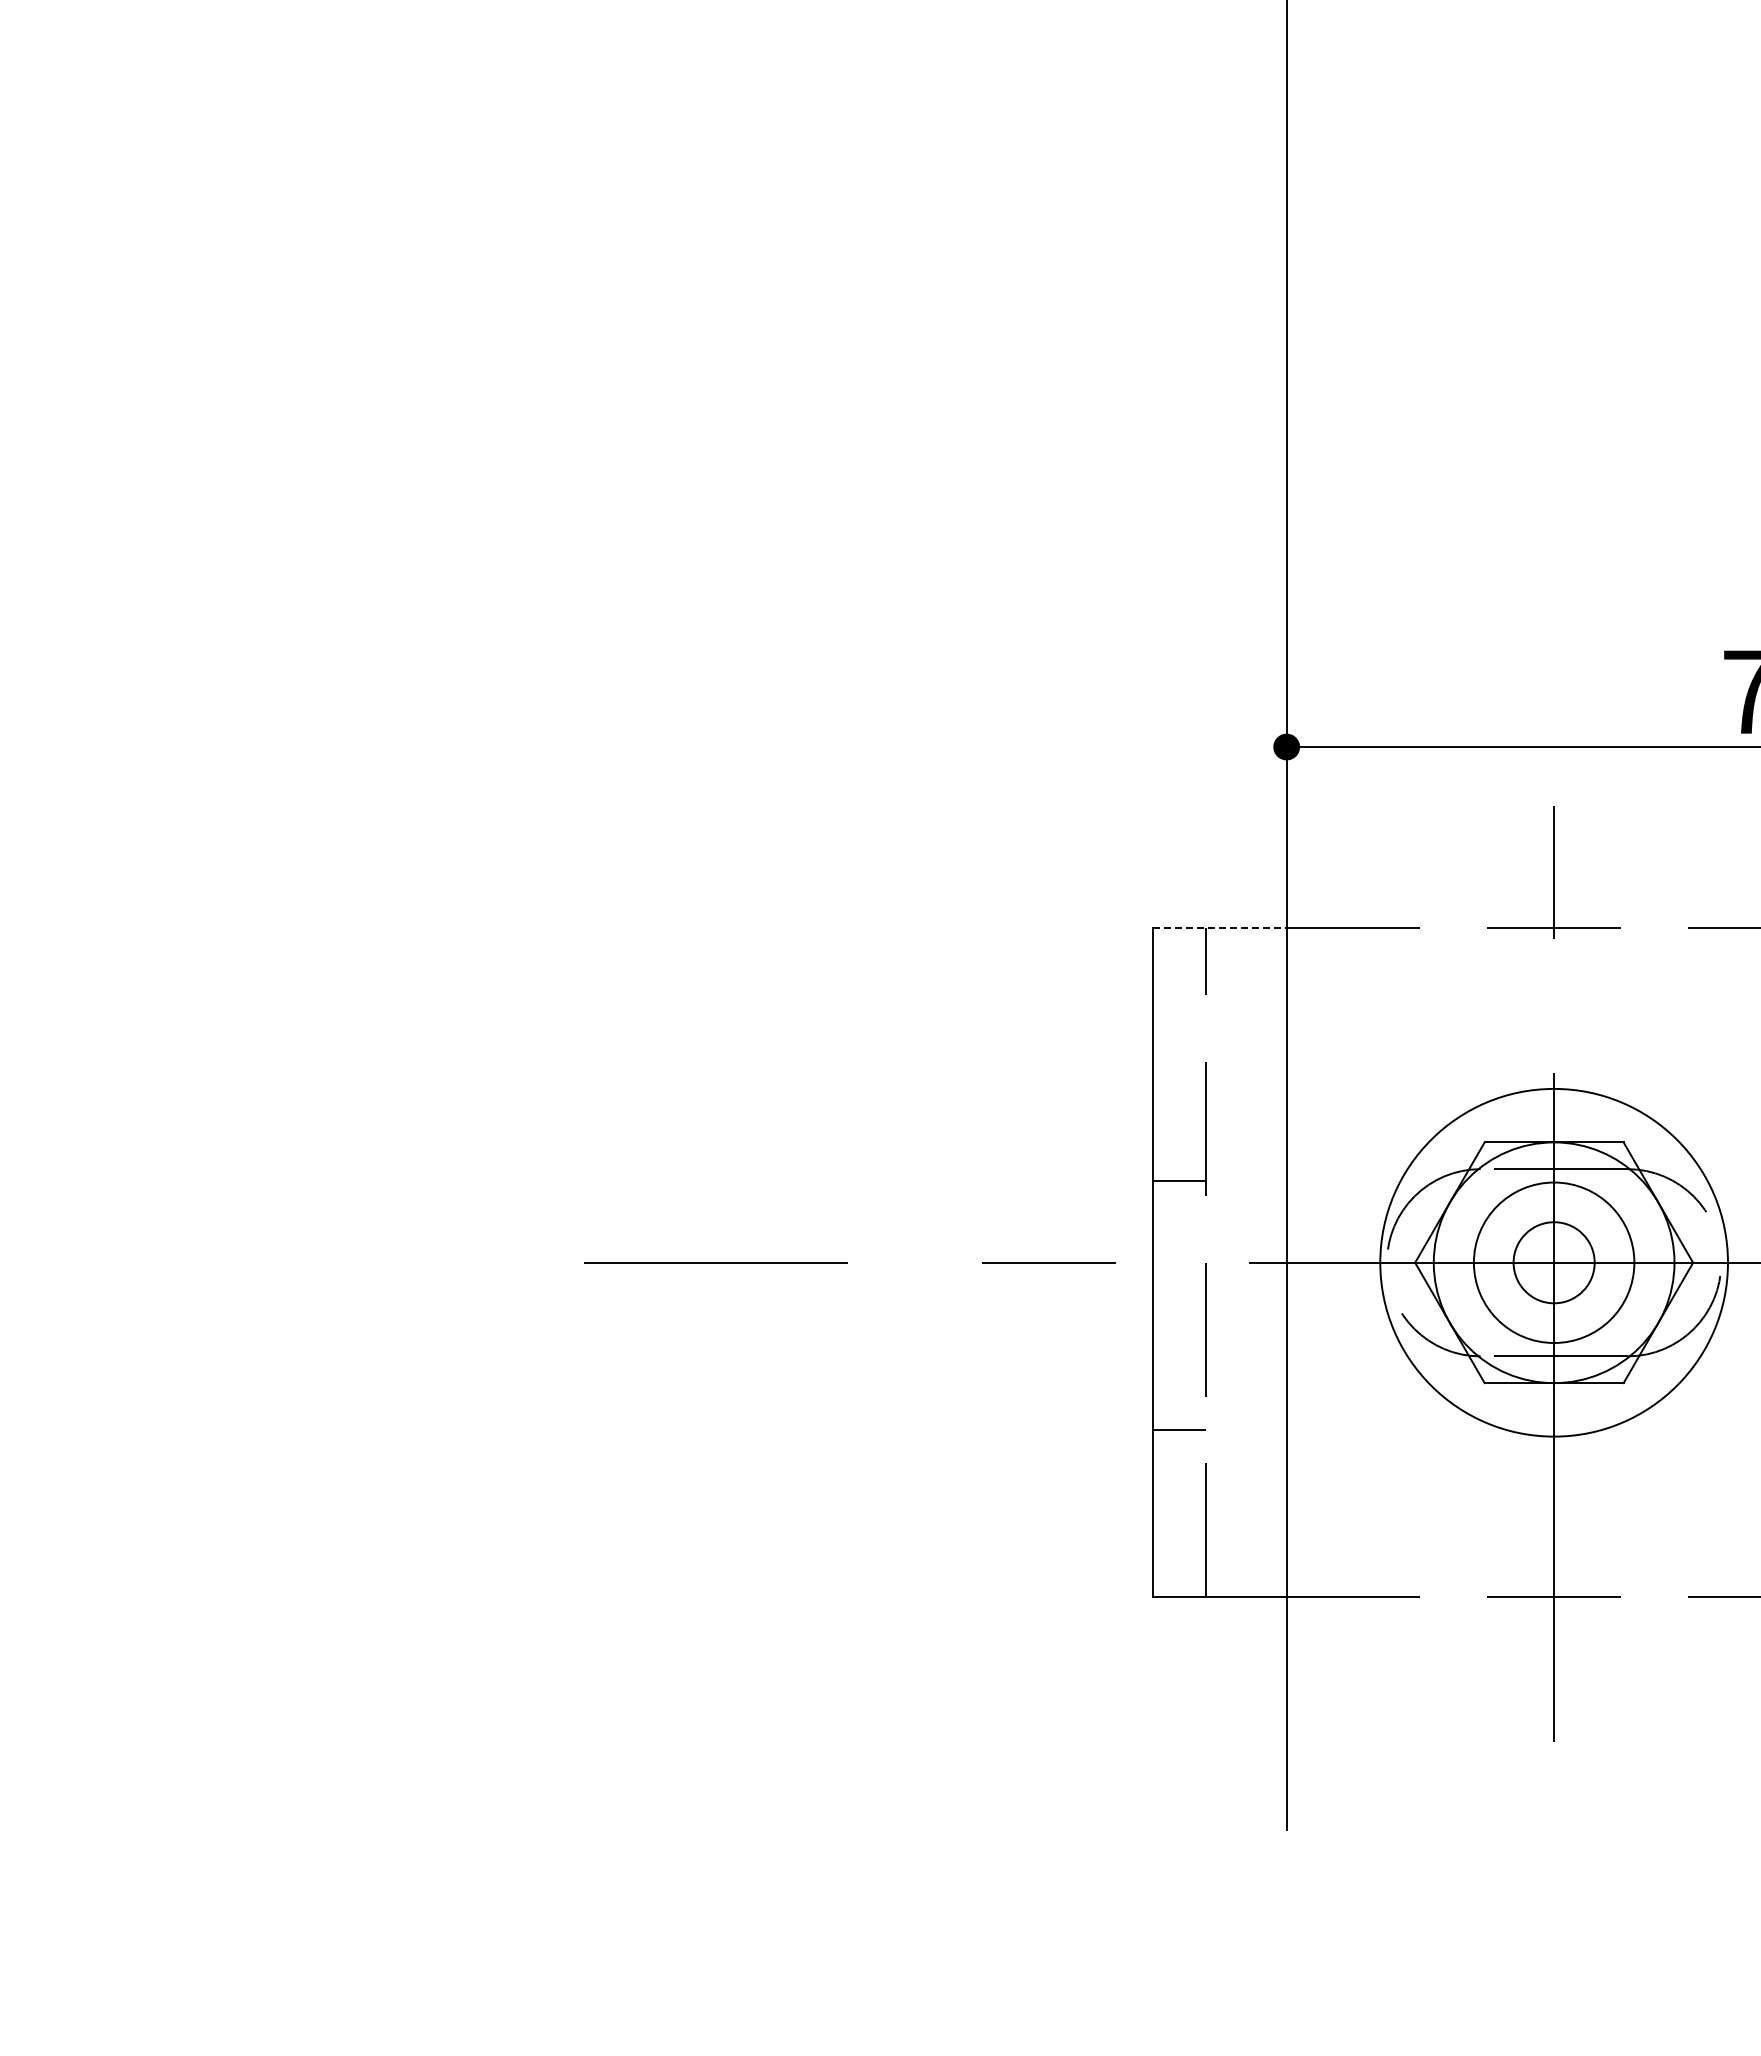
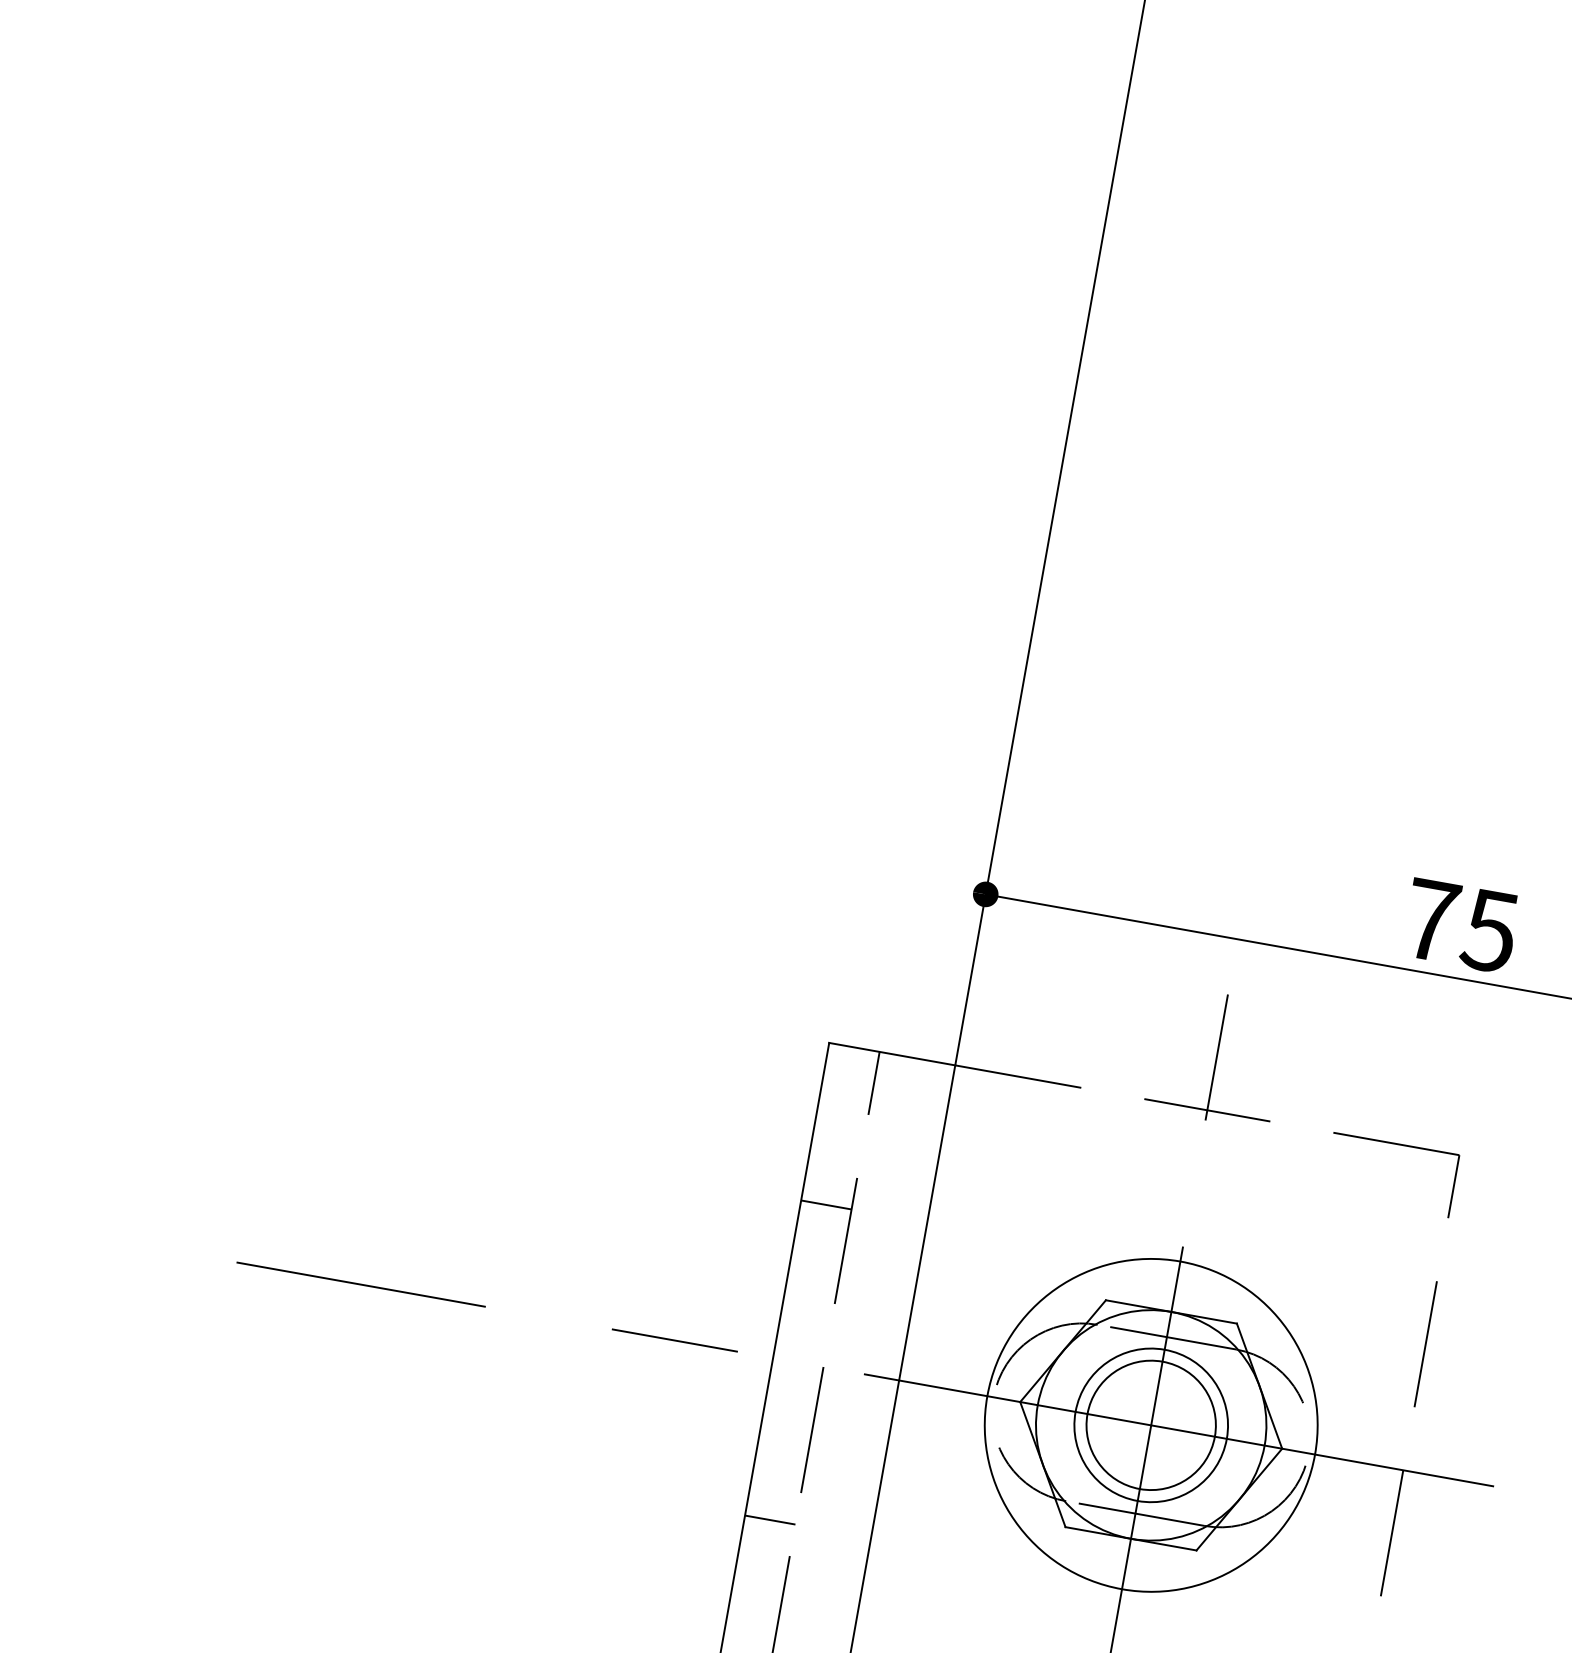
line: (1219, 928) -> (891, 1054), dashed -> solid
line: (1179, 1180) -> (826, 1204), moved
circle: (1553, 1262) -> (1150, 1425), size x1.67

